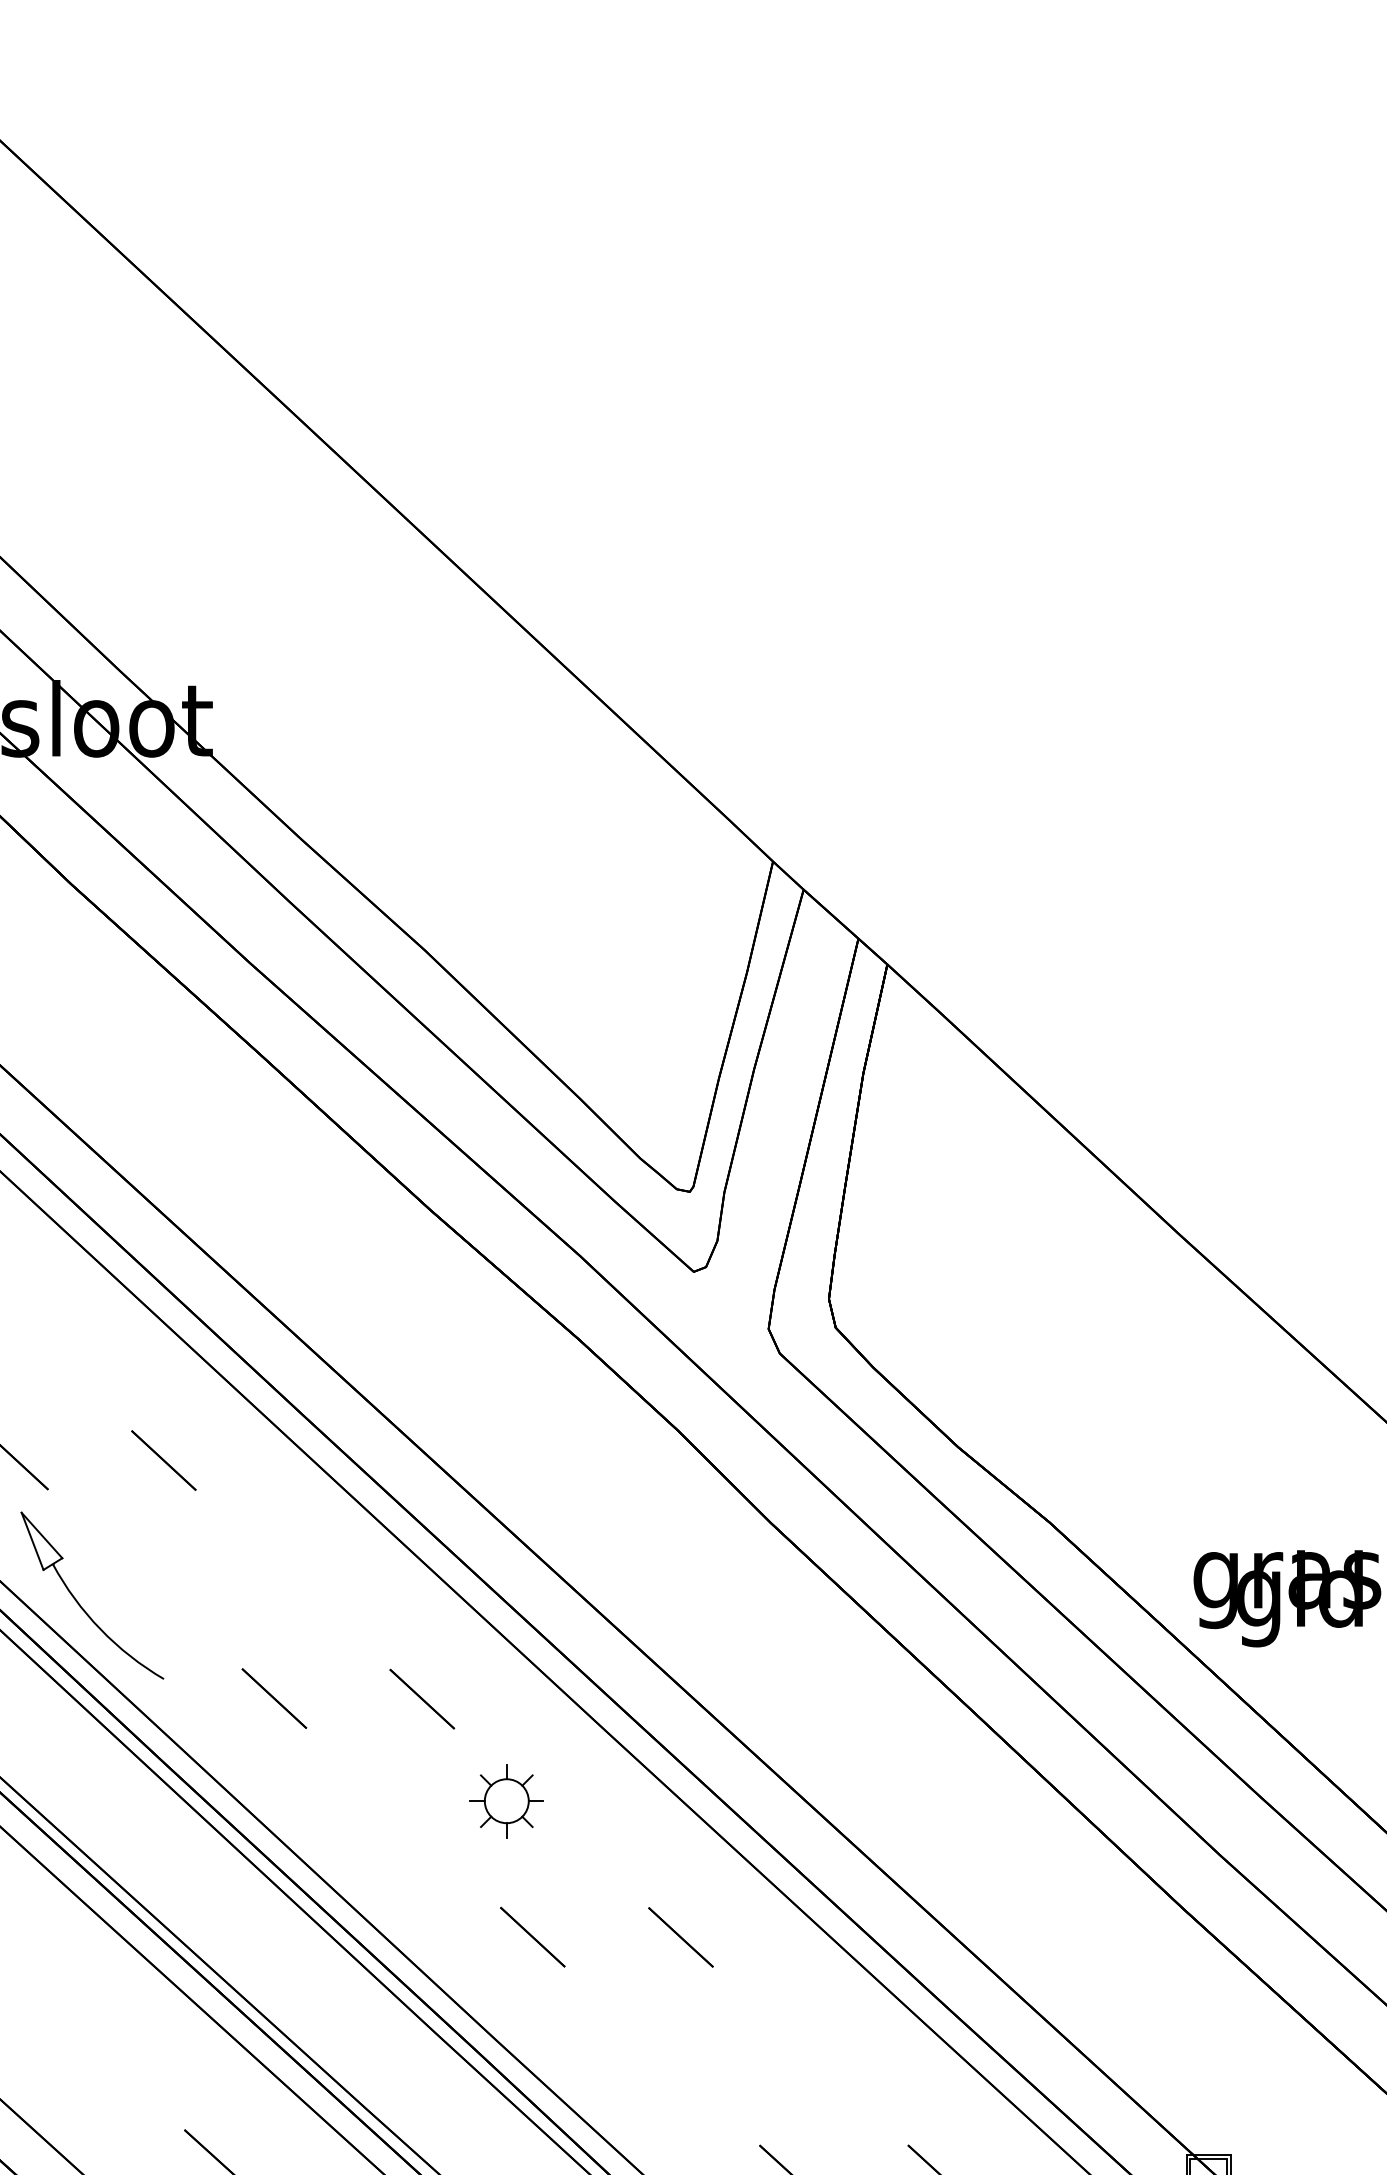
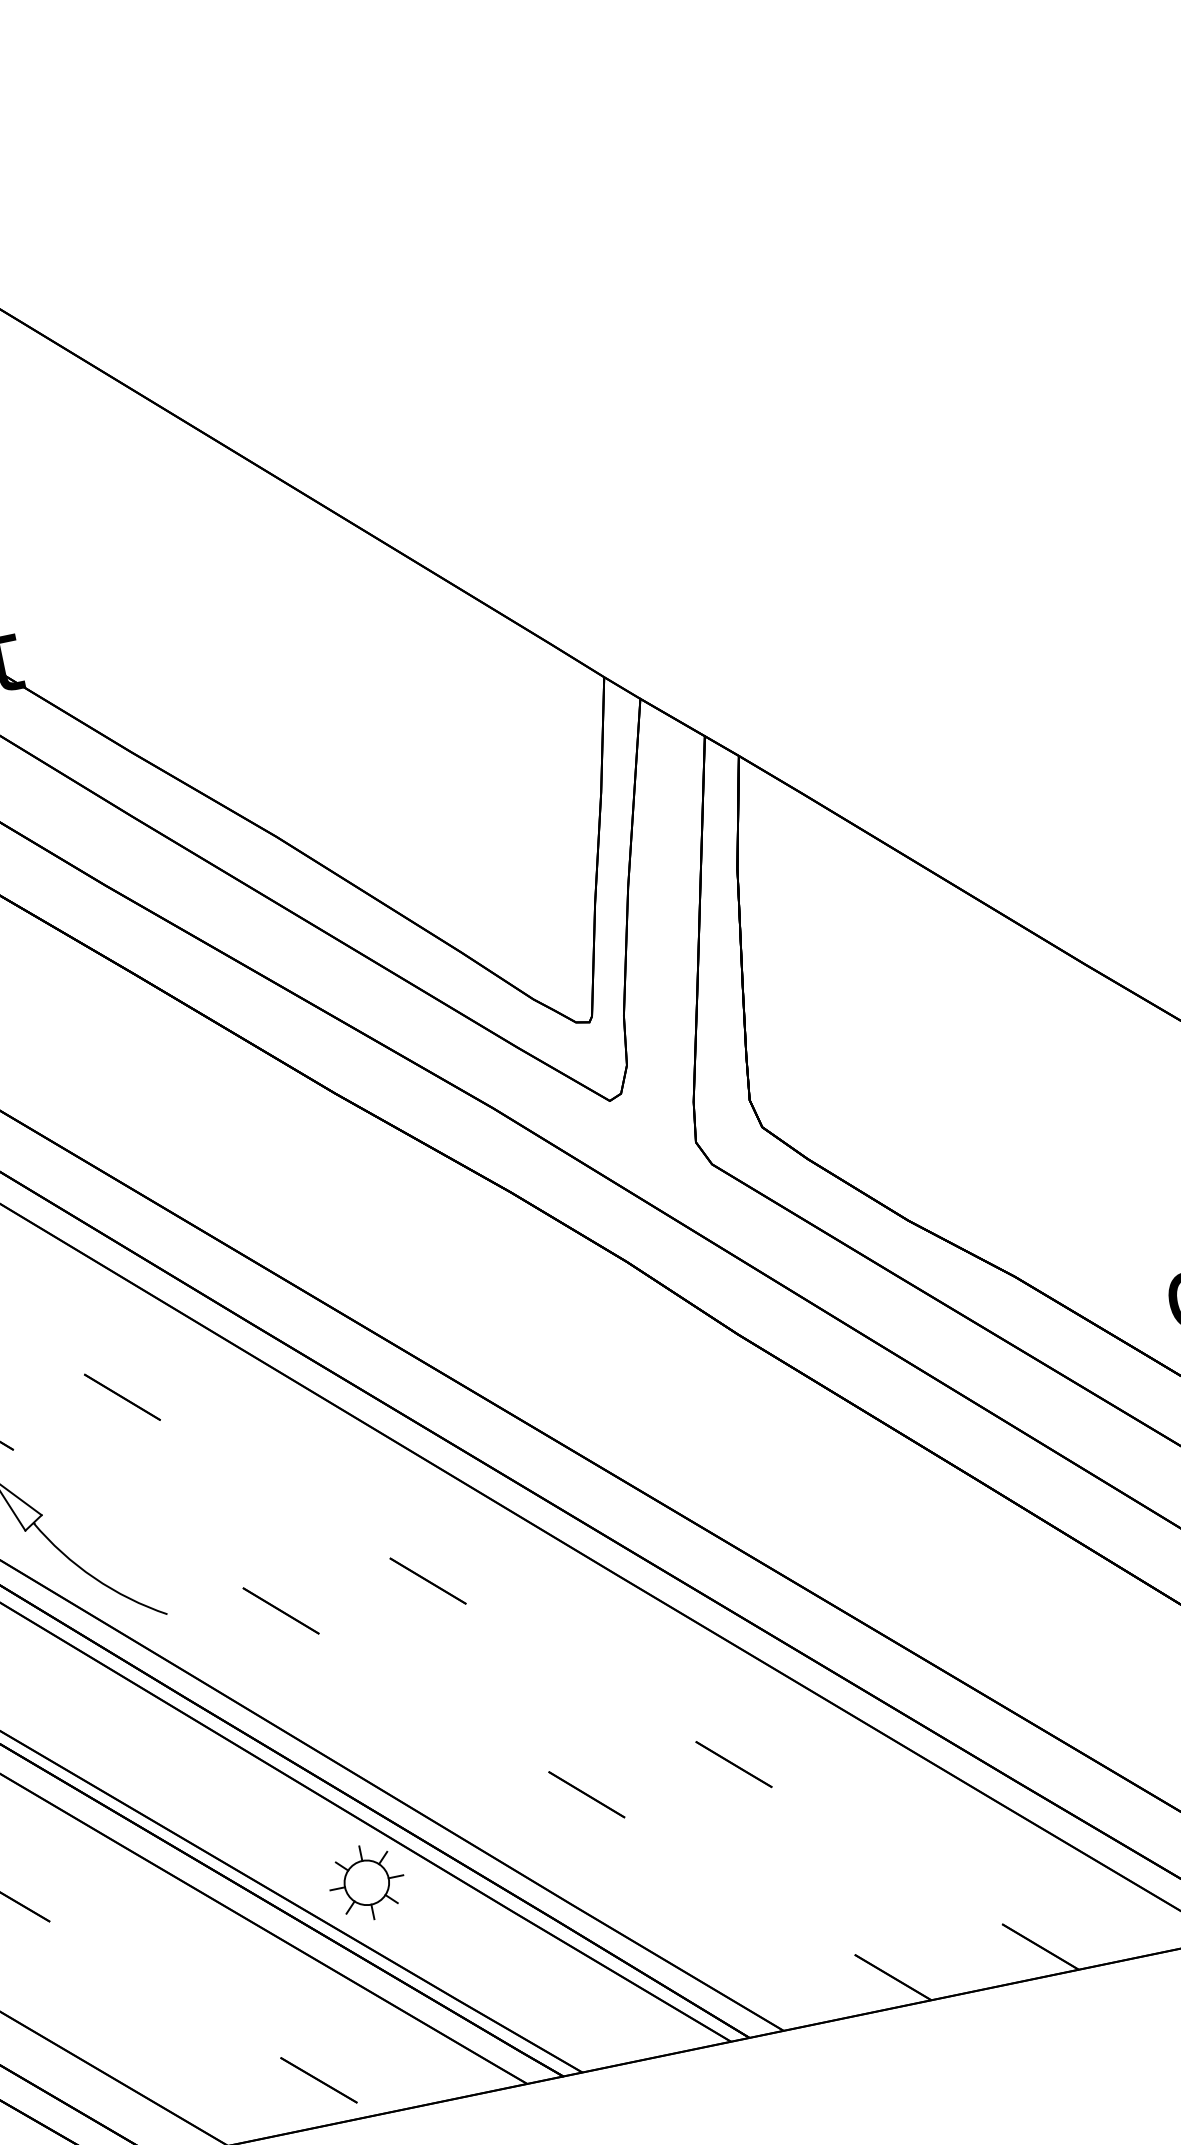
part: (506, 1801) -> (366, 1883), moved

